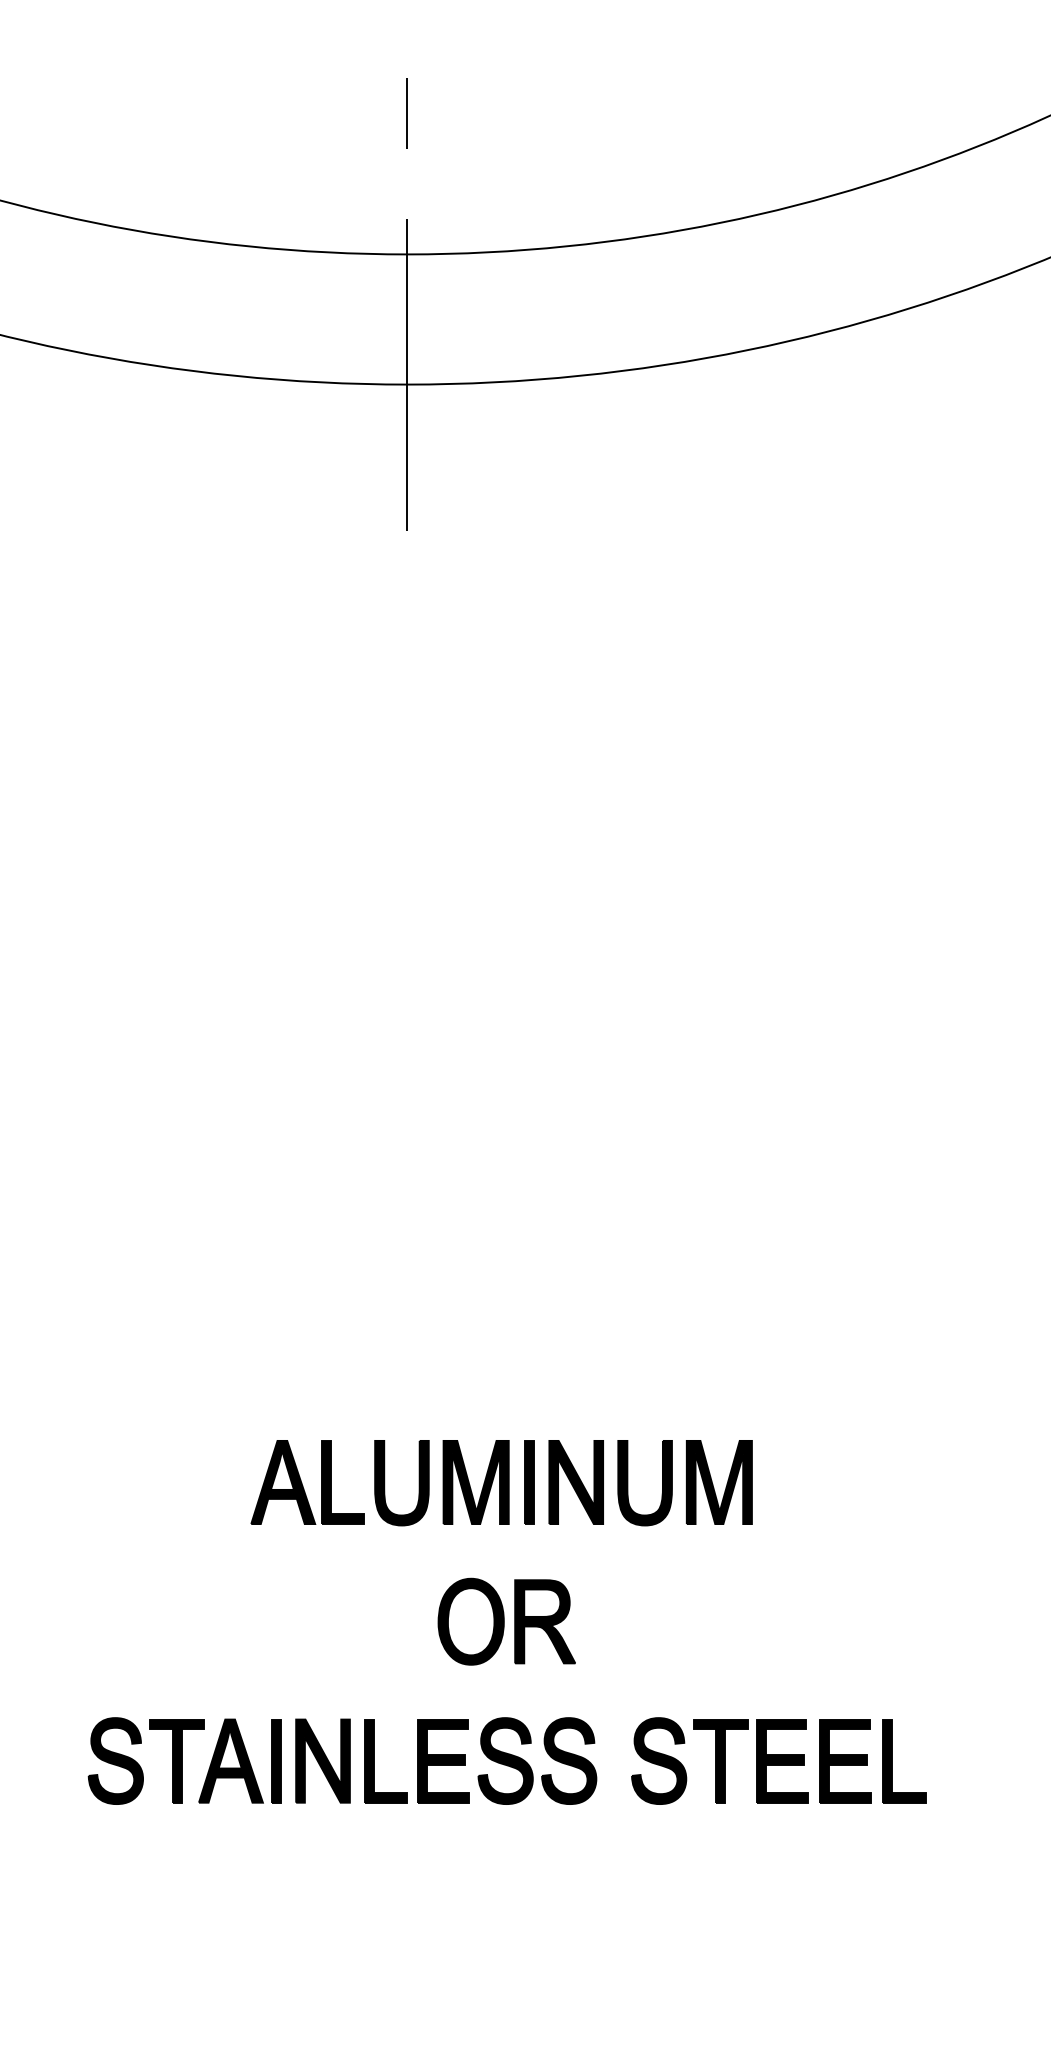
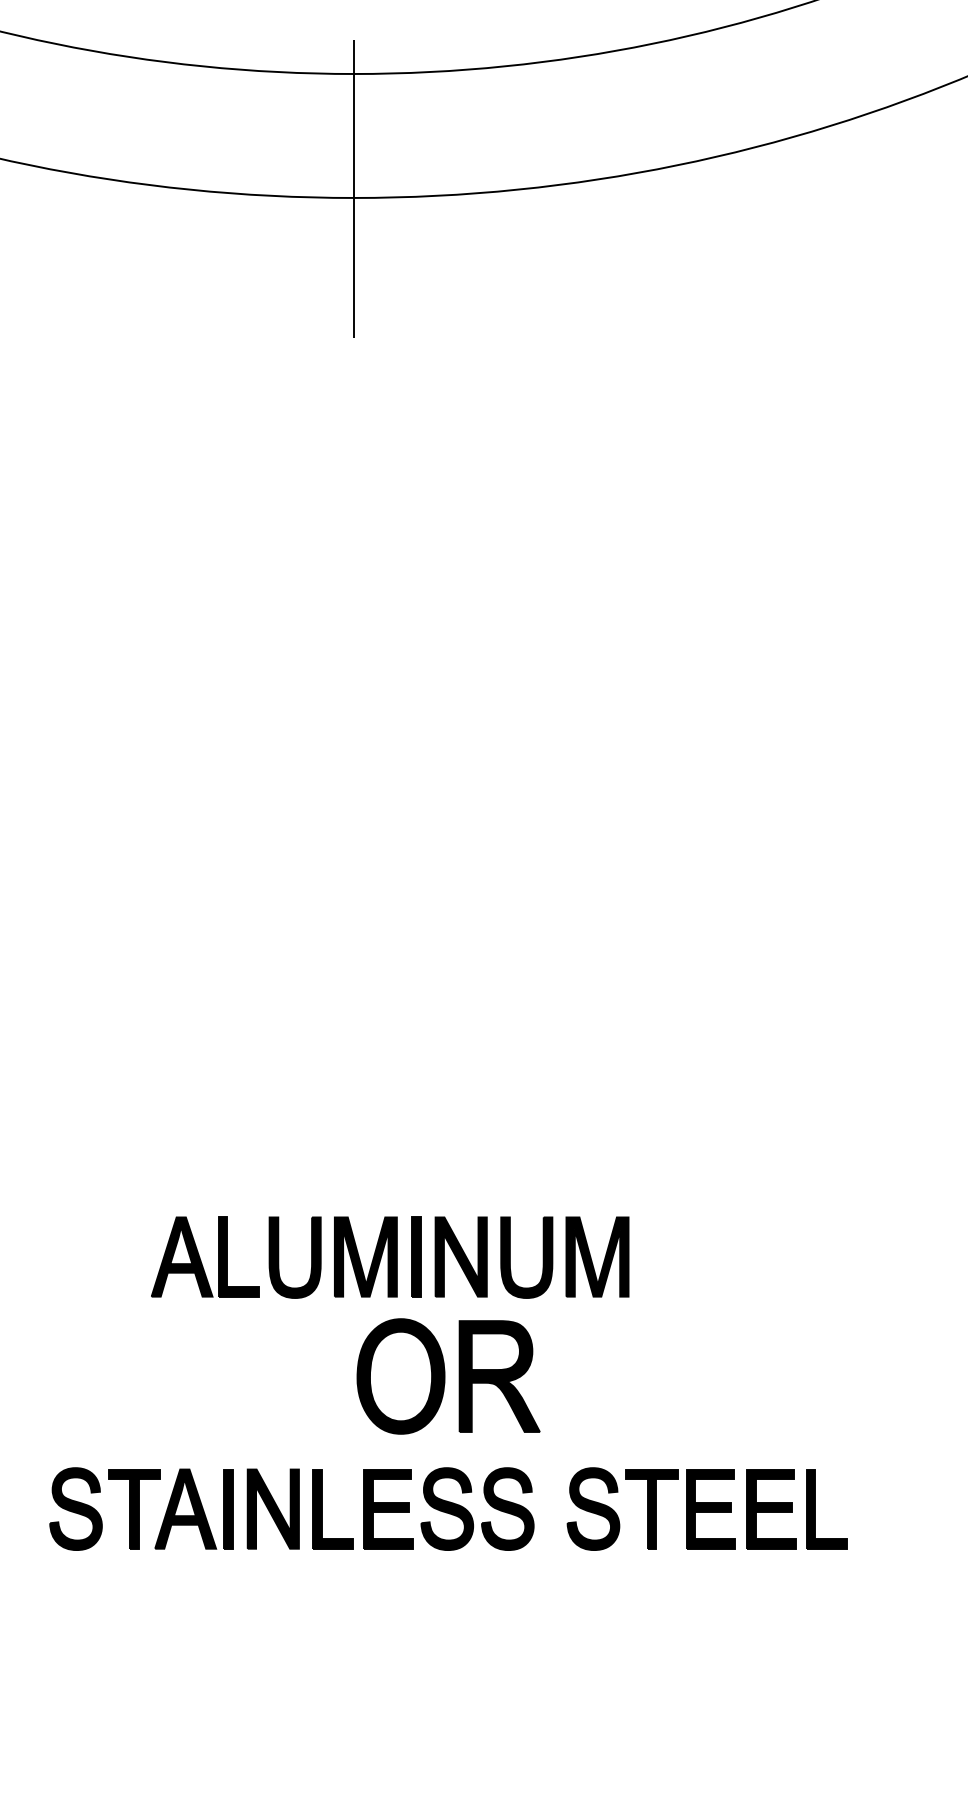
part: (501, 1483) -> (389, 1258), moved
part: (506, 1621) -> (448, 1376), size x1.4

